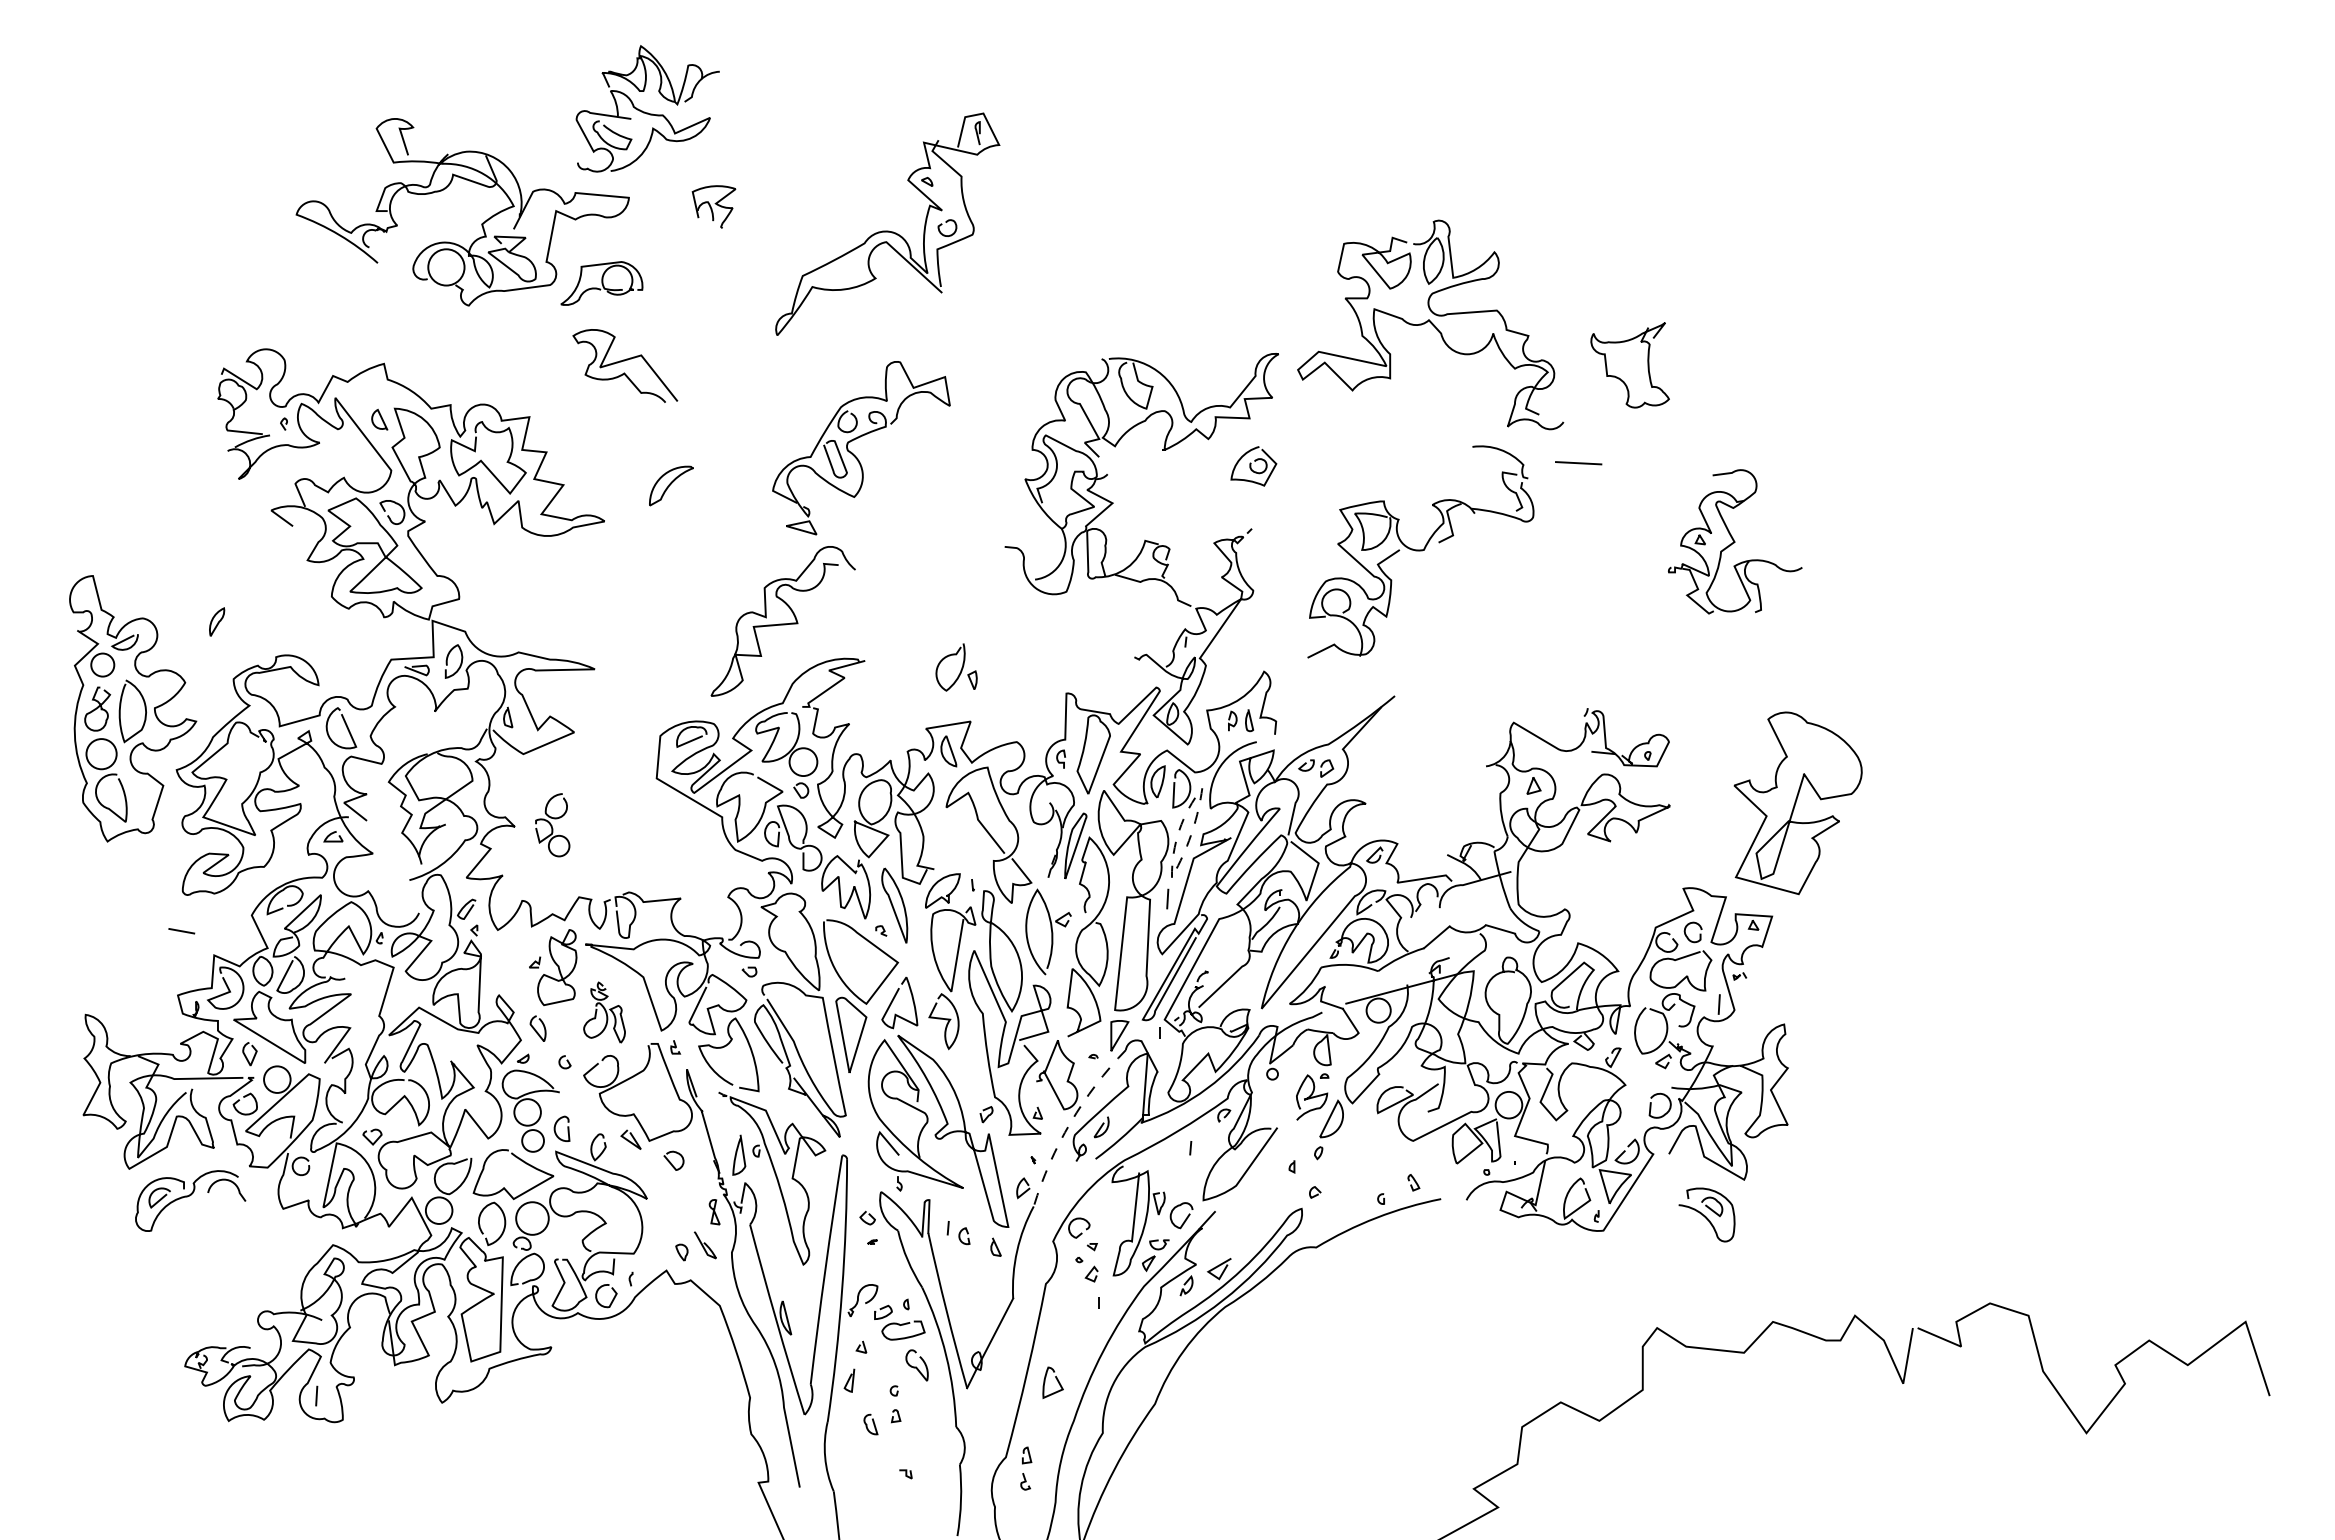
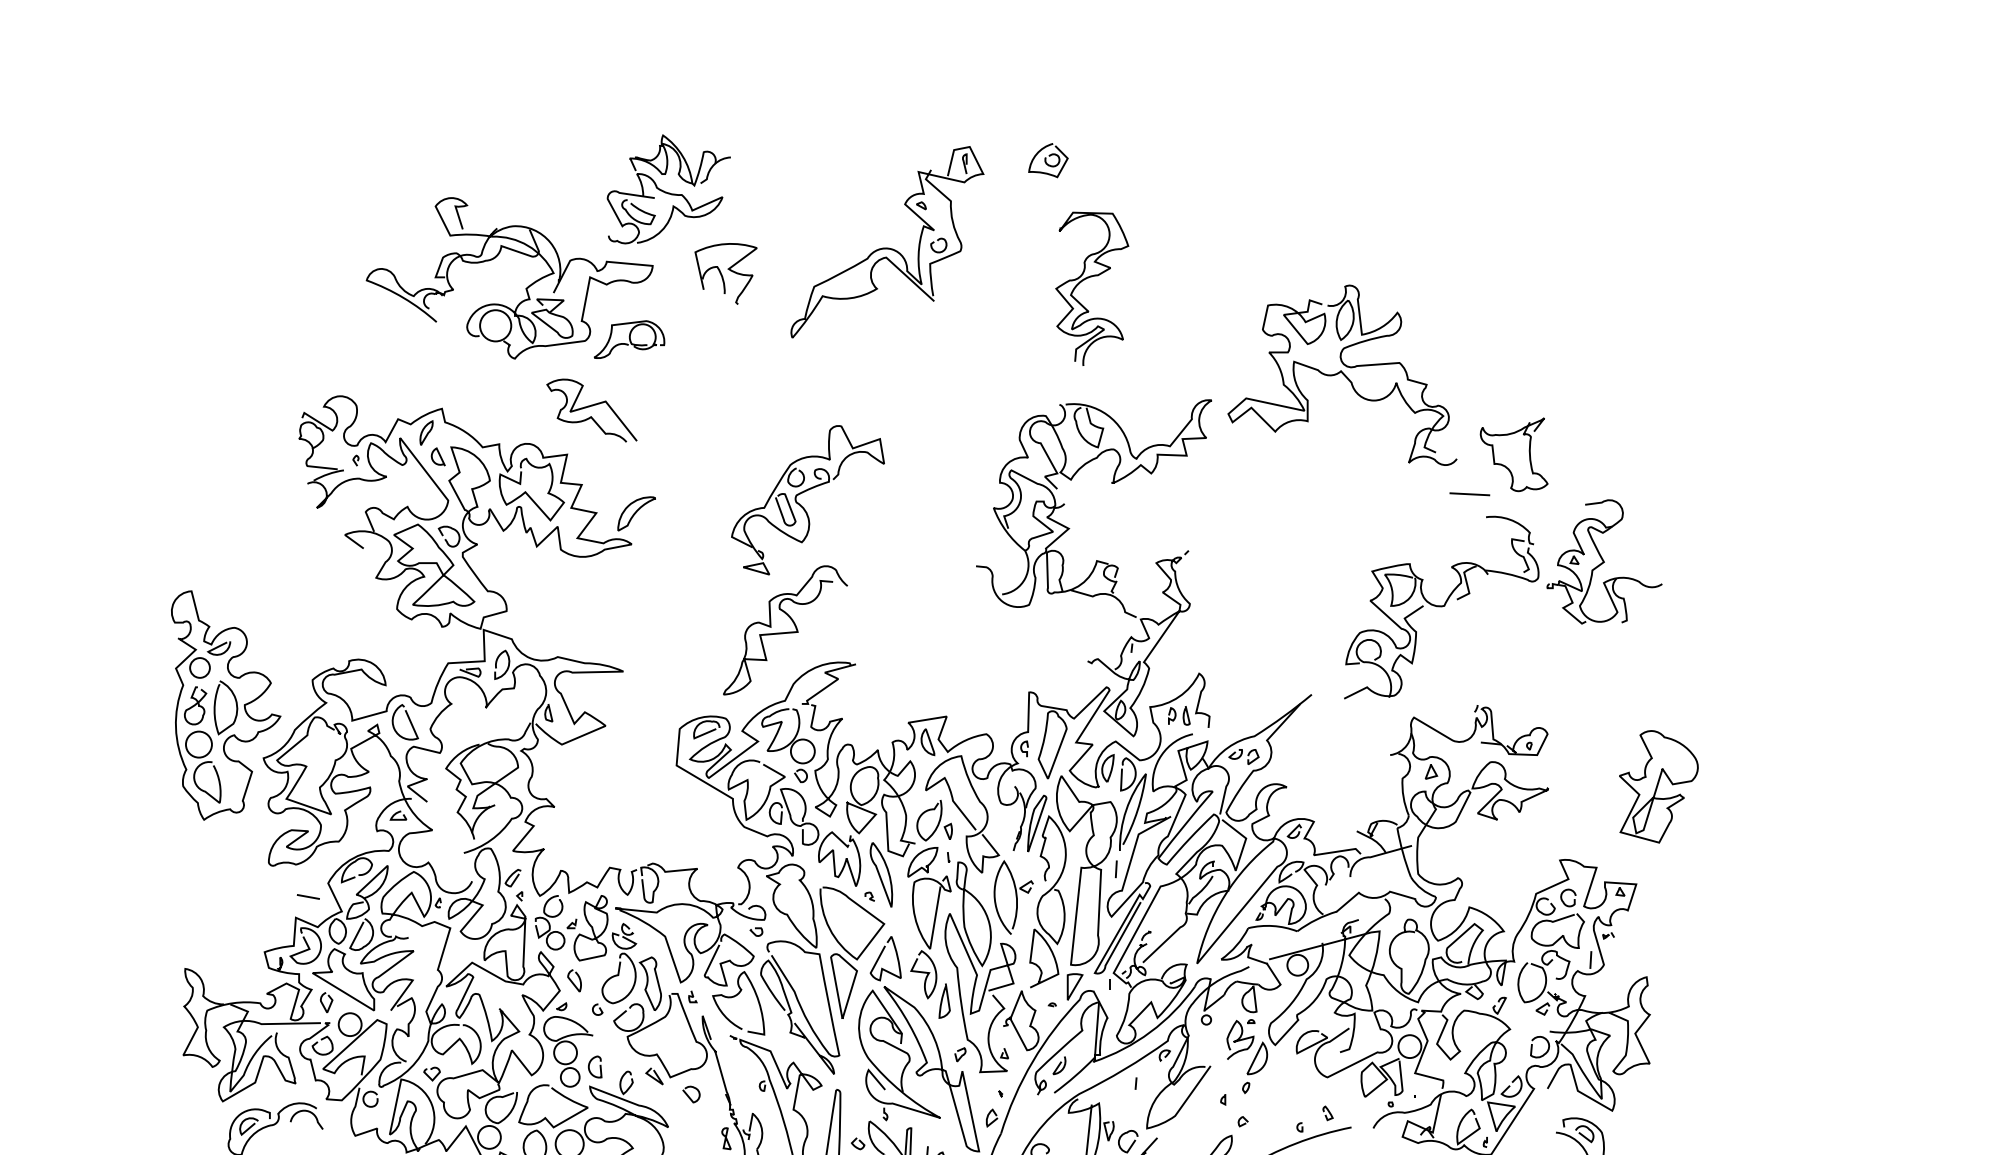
part: (713, 206) -> (725, 273), size x1.67
part: (1134, 212) -> (1087, 278), added
part: (887, 230) -> (887, 247), moved
curve: (624, 361) -> (591, 406), moved
curve: (1619, 377) -> (1504, 465), moved
part: (854, 454) -> (802, 505), moved
part: (1253, 466) -> (1048, 160), moved
part: (671, 485) -> (636, 513), moved
part: (1420, 551) -> (1441, 607), moved
part: (217, 621) -> (426, 432), moved
part: (956, 667) -> (934, 820), moved
line: (1198, 793) -> (1142, 778), dashed -> solid
part: (1798, 802) -> (1659, 786), size x0.71
part: (552, 825) -> (549, 923), moved
line: (181, 931) -> (308, 897), moved
part: (604, 1012) -> (631, 966), size x1.67
arc: (1070, 1122) -> (1032, 1061), dashed -> solid
curve: (737, 1153) -> (943, 999), moved

